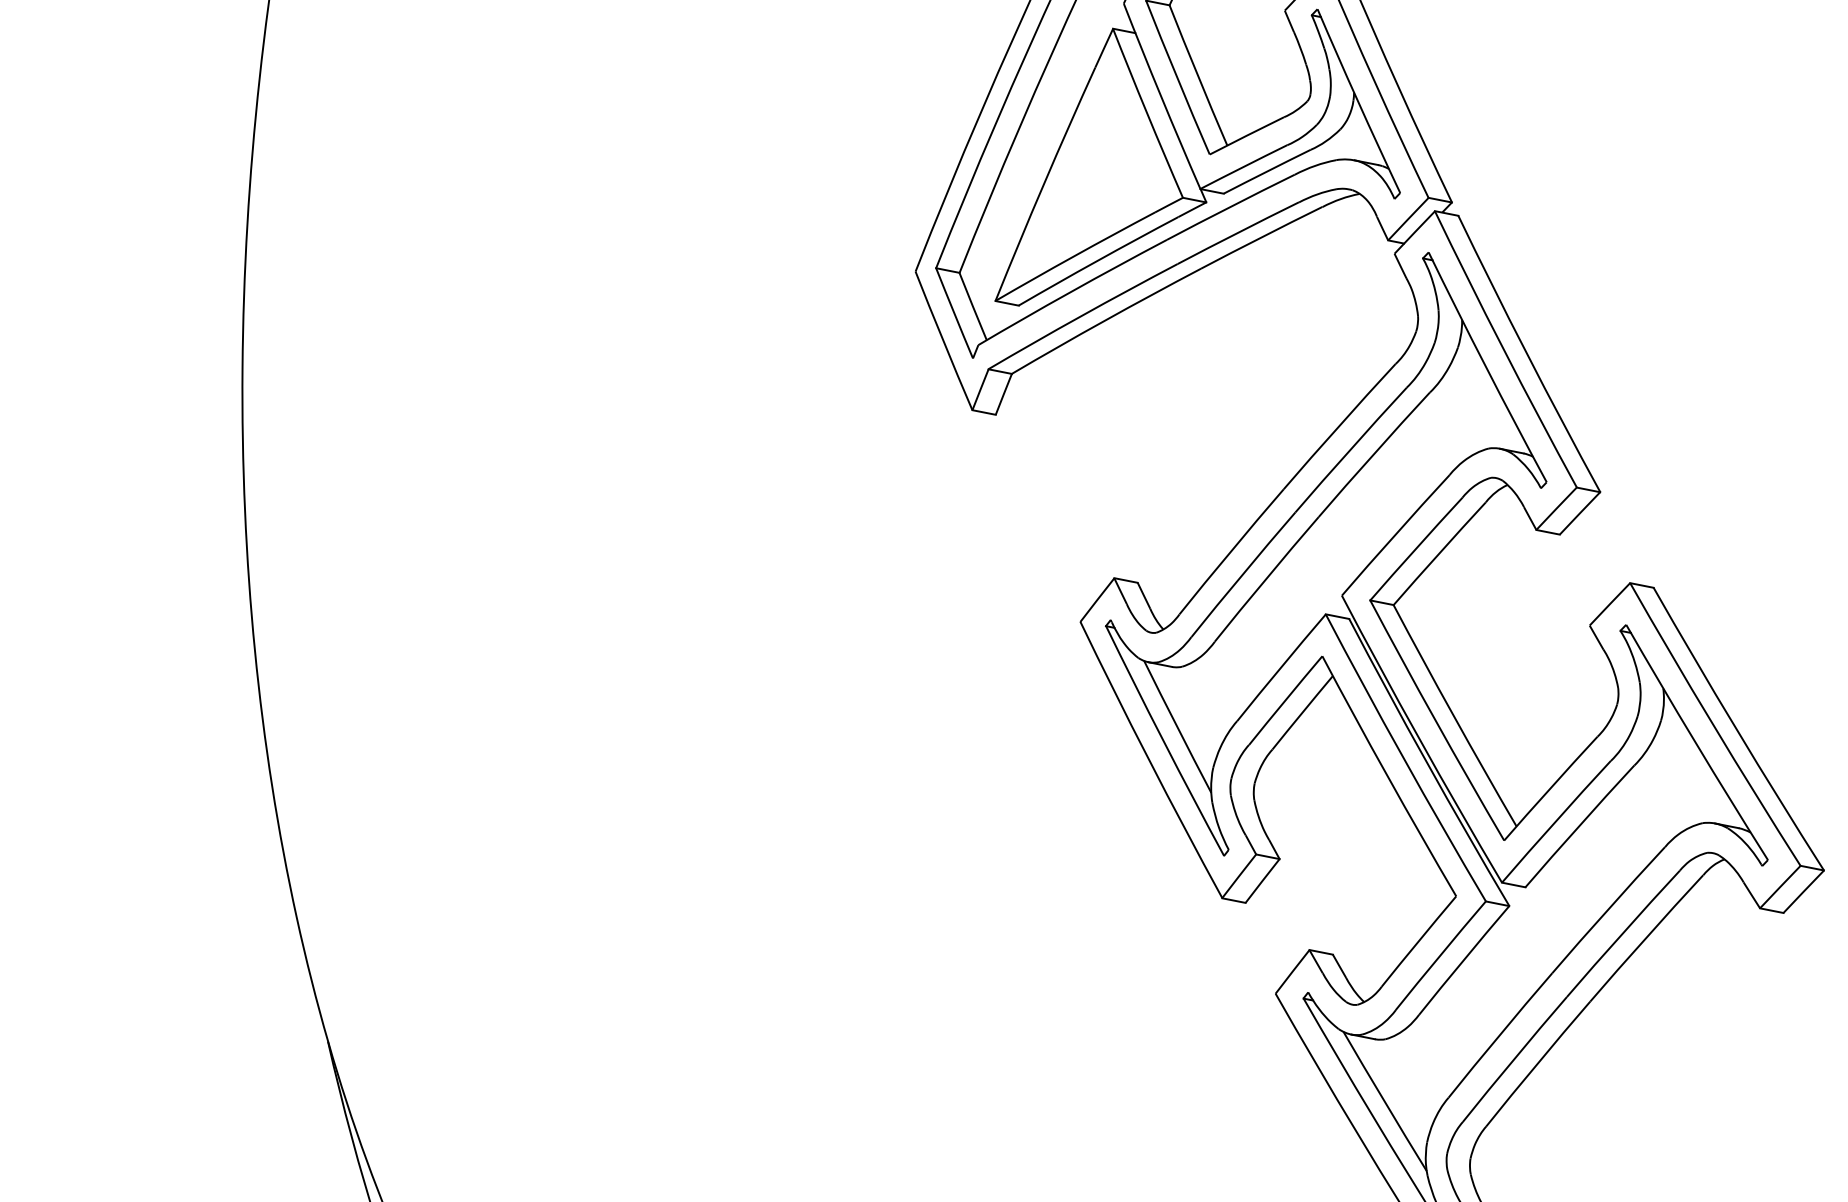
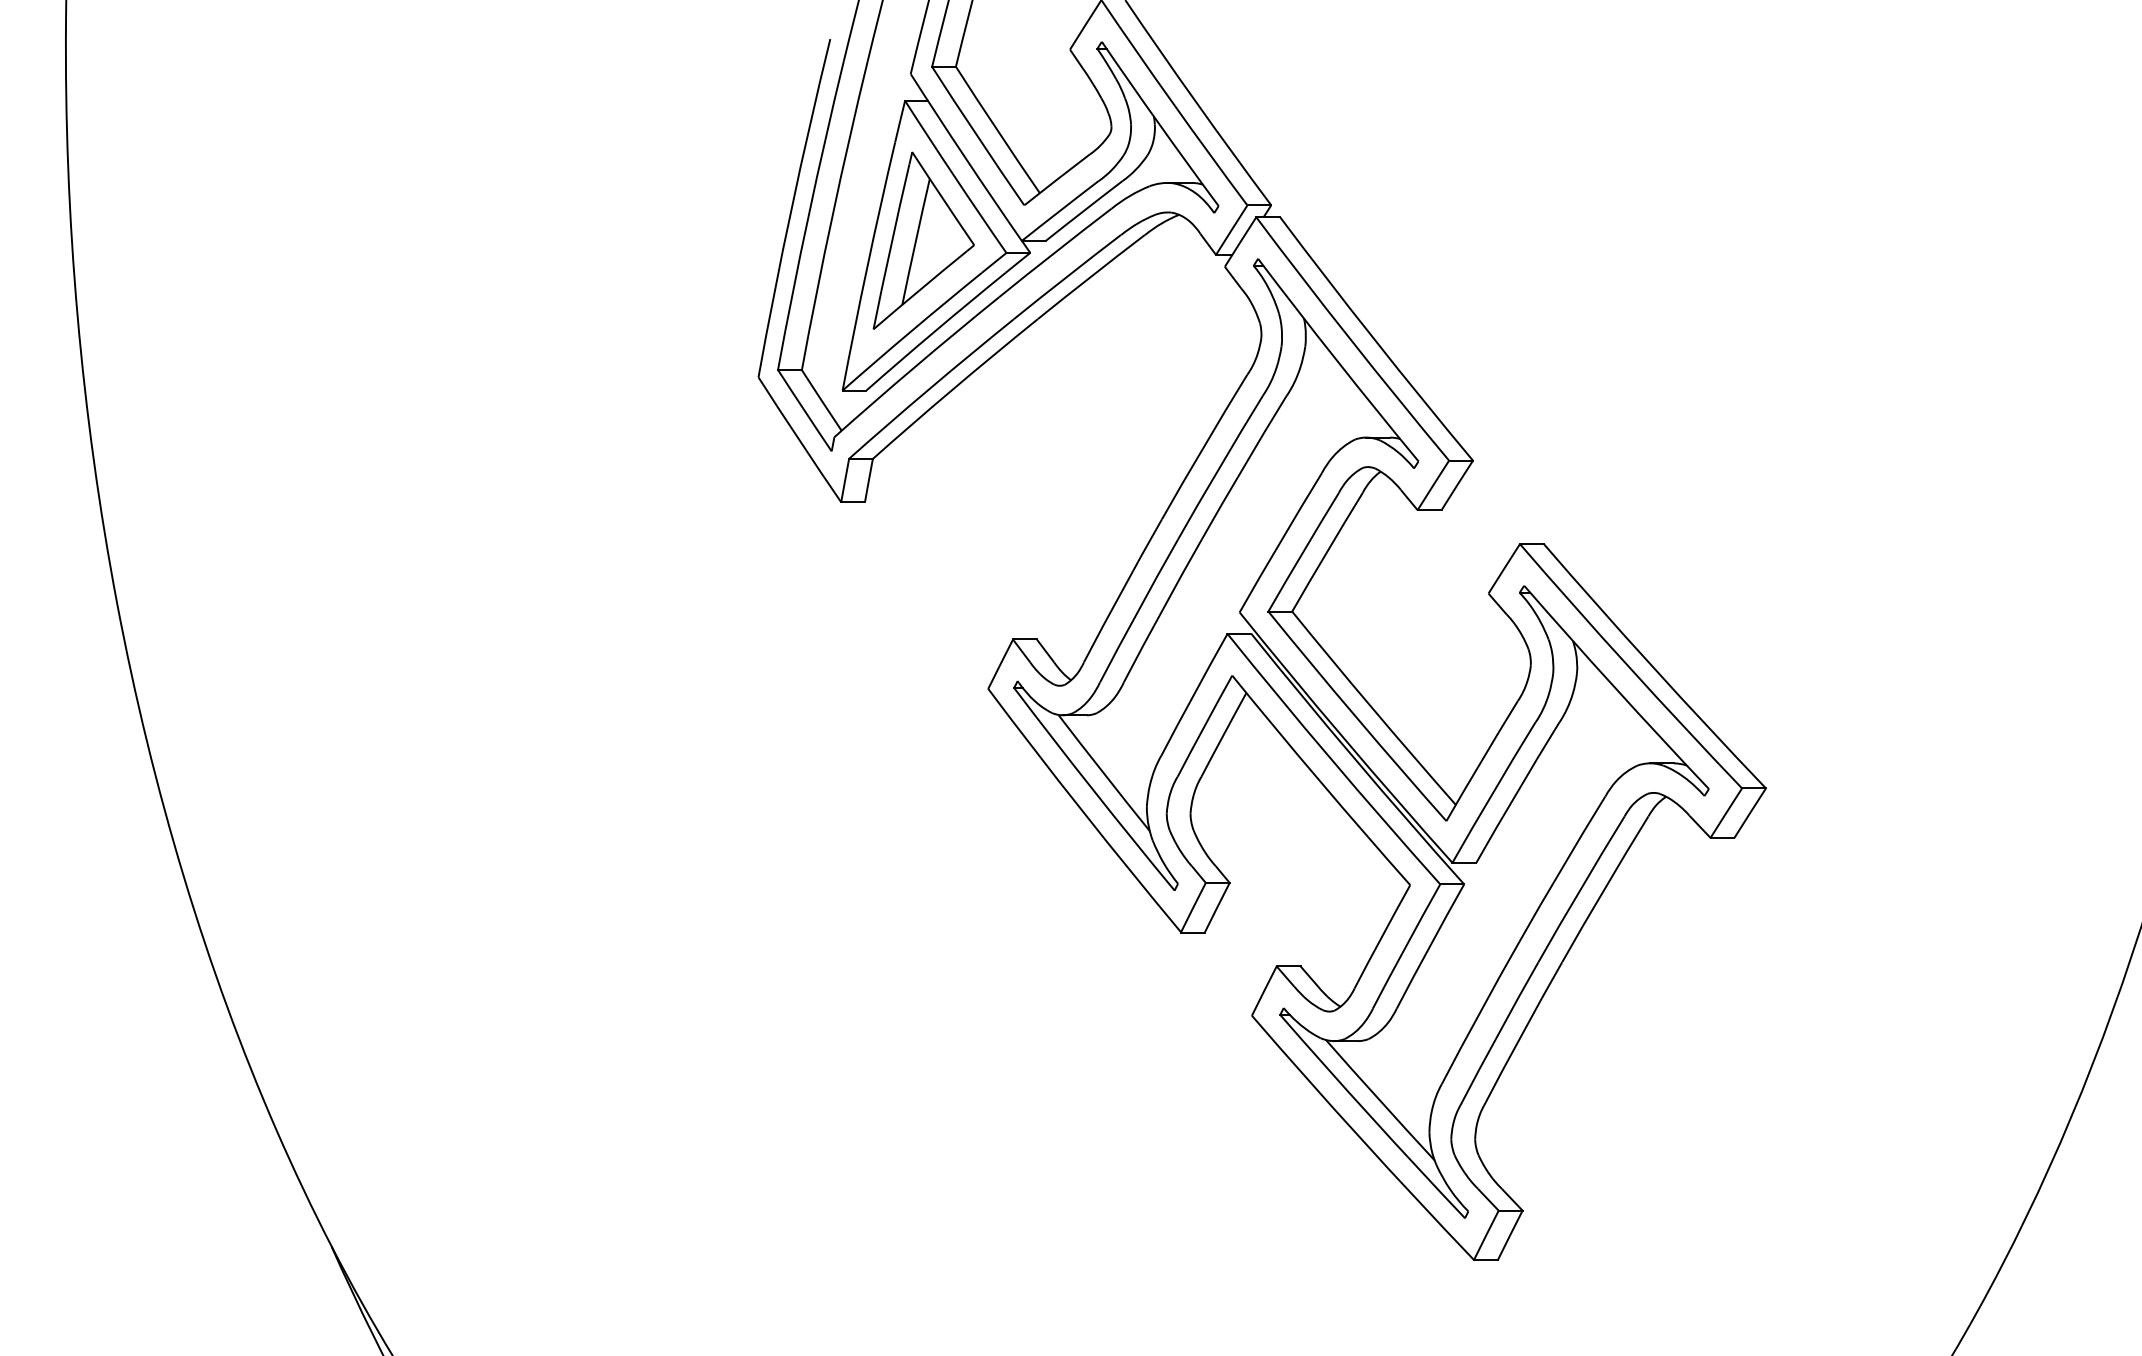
part: (1104, 169) -> (923, 240), added

